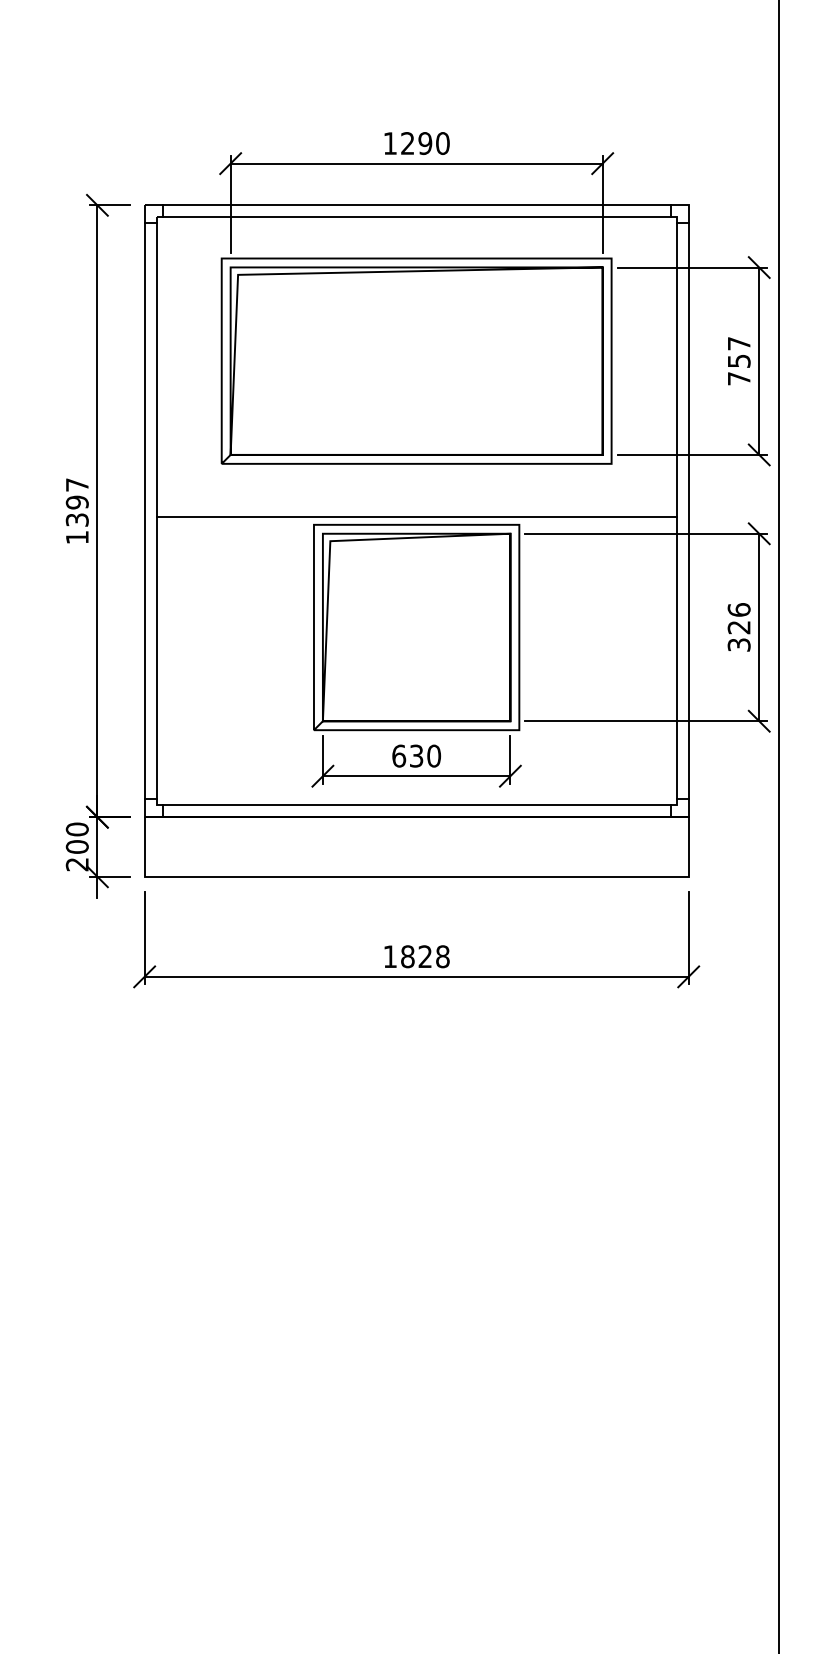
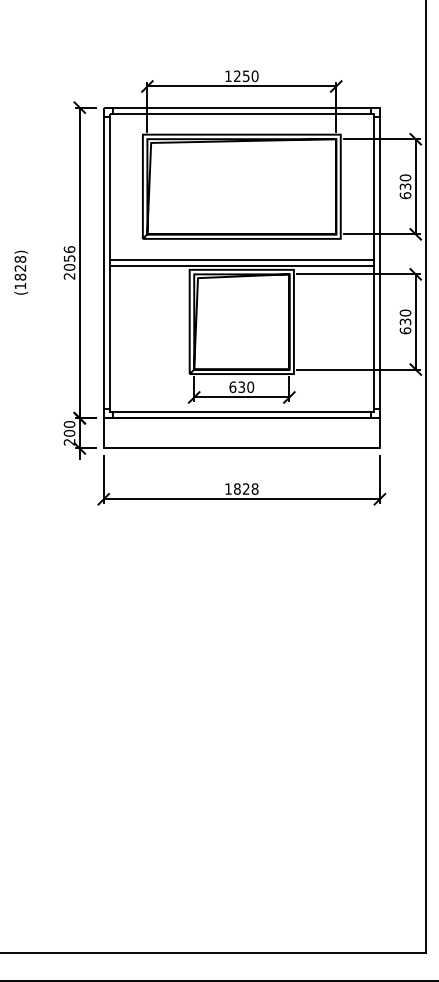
text: (423, 141) -> (245, 75), 1290 -> 1250
text: (739, 360) -> (405, 186), 757 -> 630
line: (416, 504) -> (241, 259), added
text: (77, 510) -> (69, 262), 1397 -> 2056
text: (739, 626) -> (405, 321), 326 -> 630

